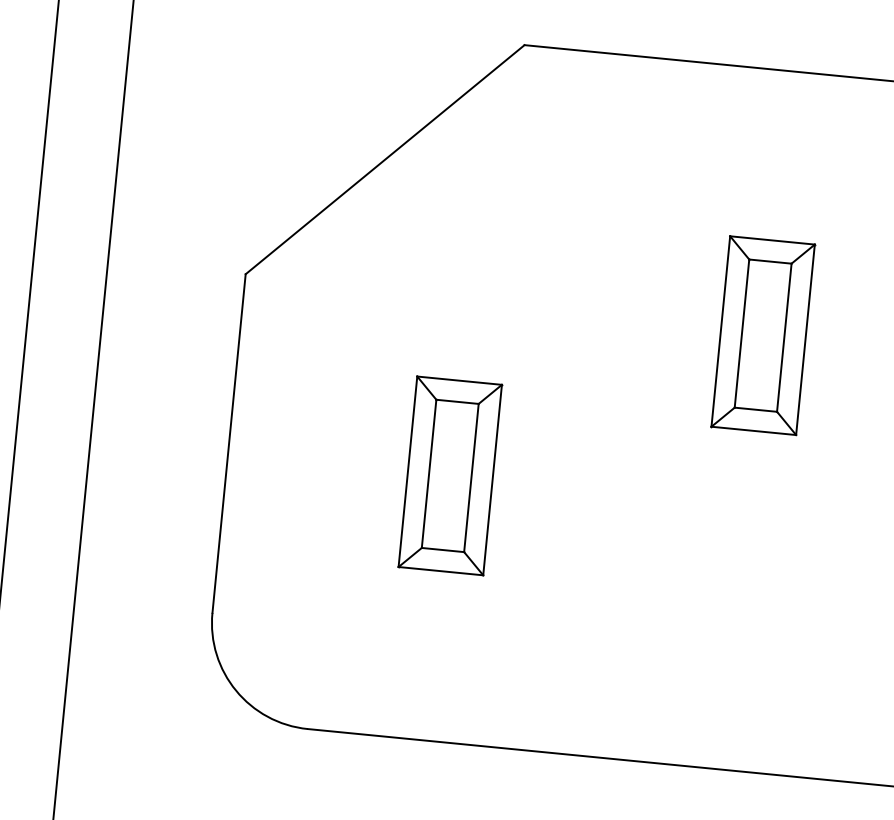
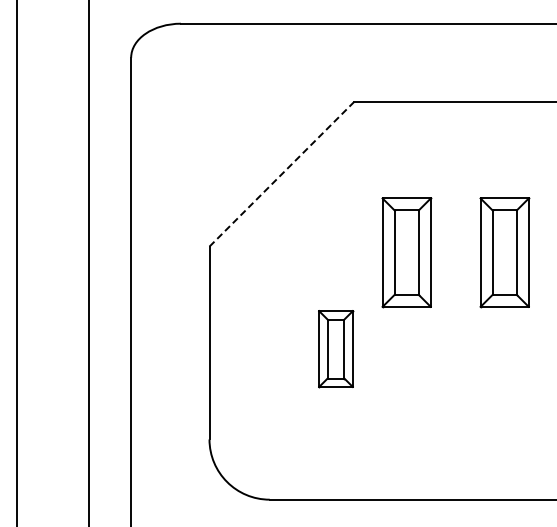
line: (386, 158) -> (282, 173), solid -> dashed
part: (590, 318) -> (406, 252), added
part: (449, 474) -> (335, 348), size x0.7

